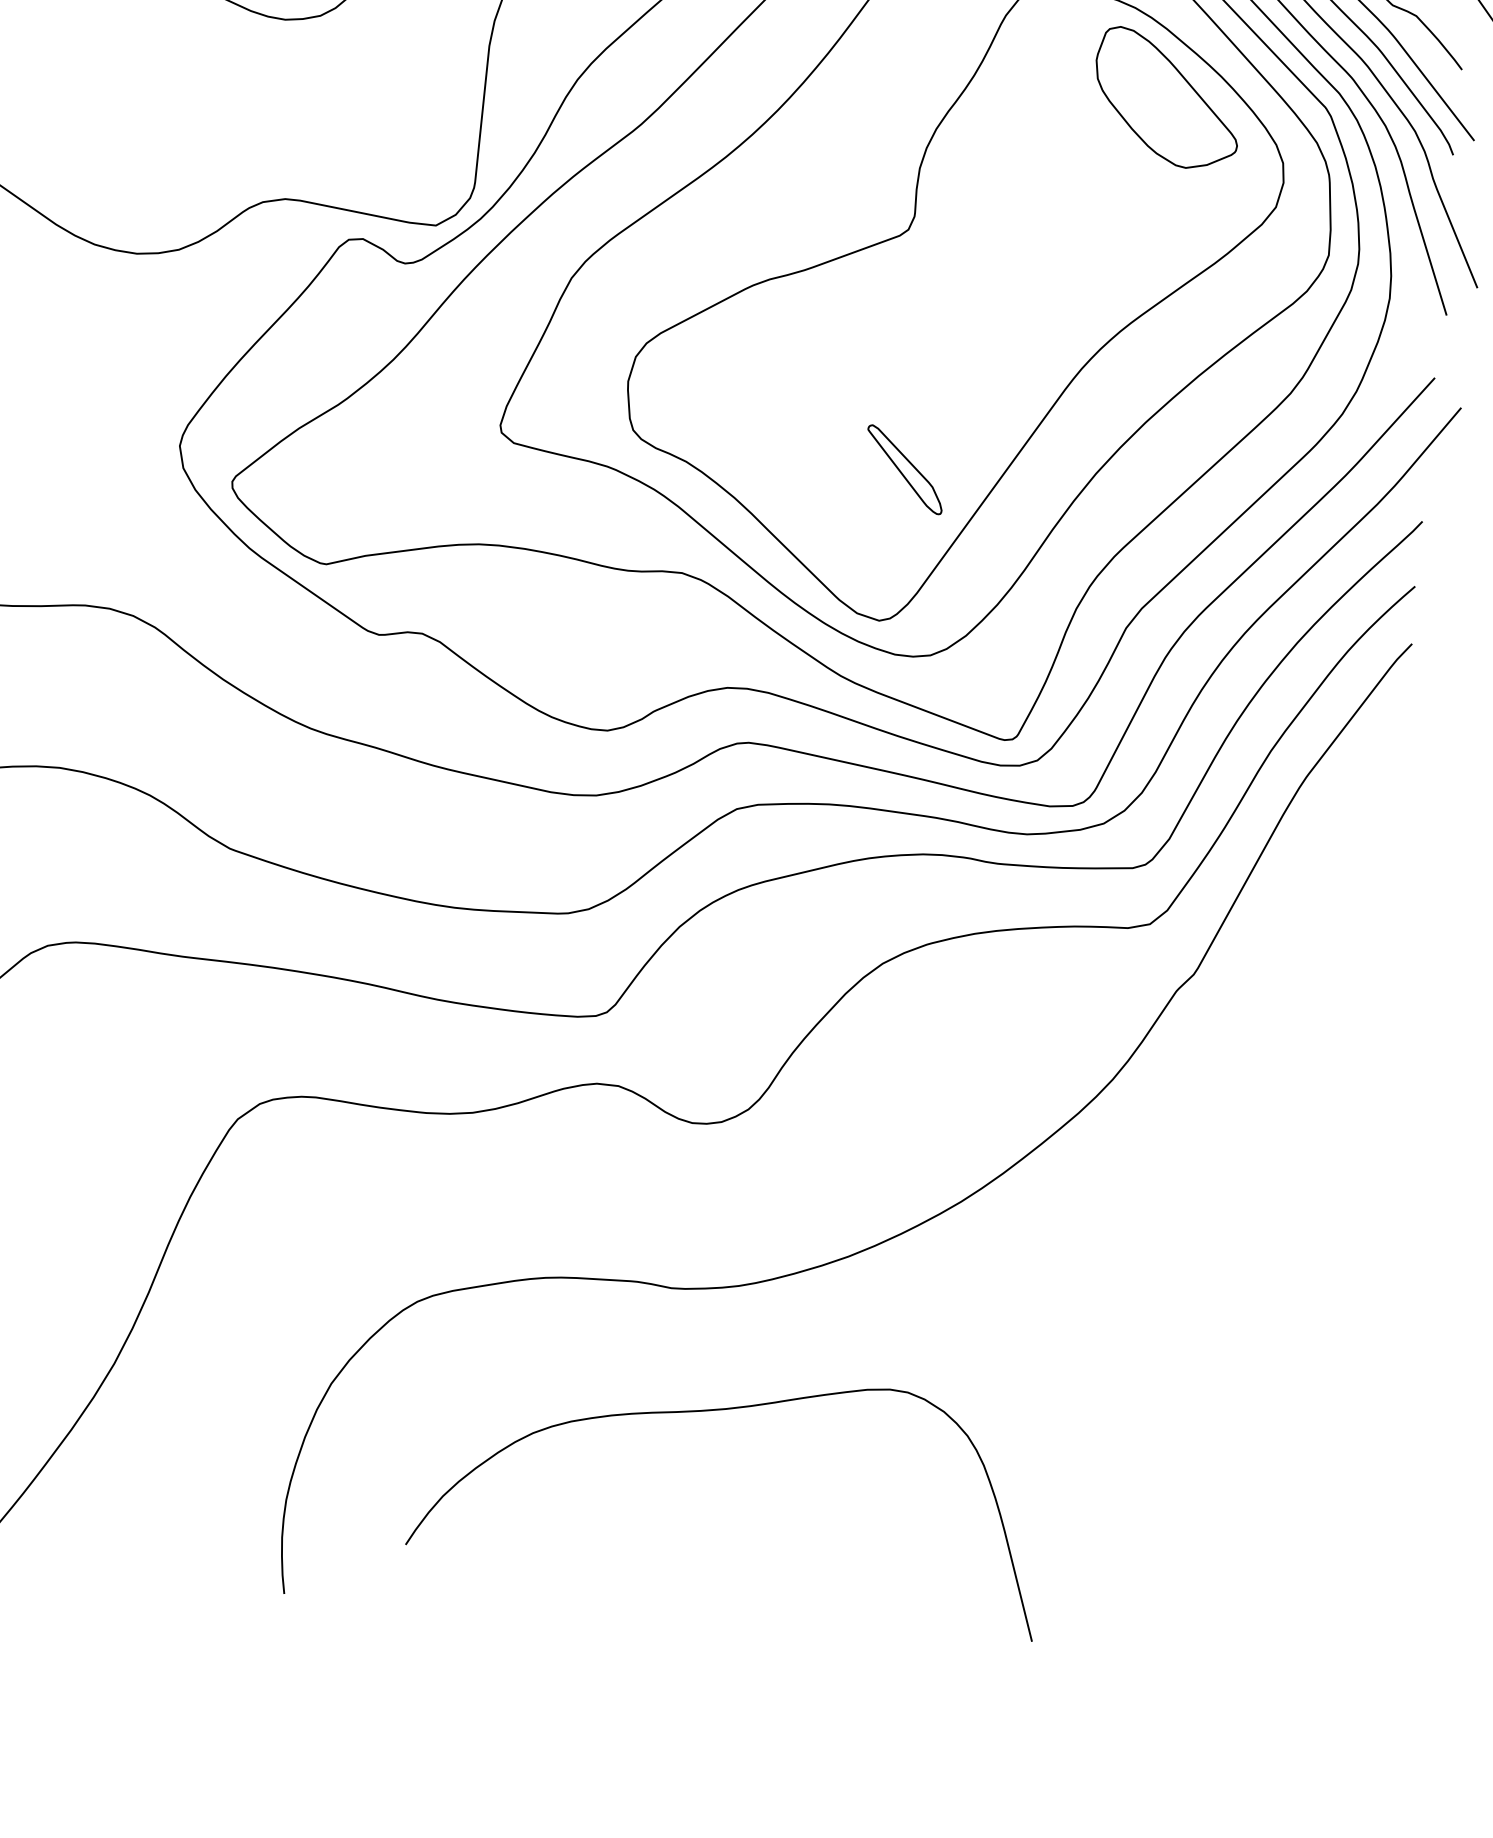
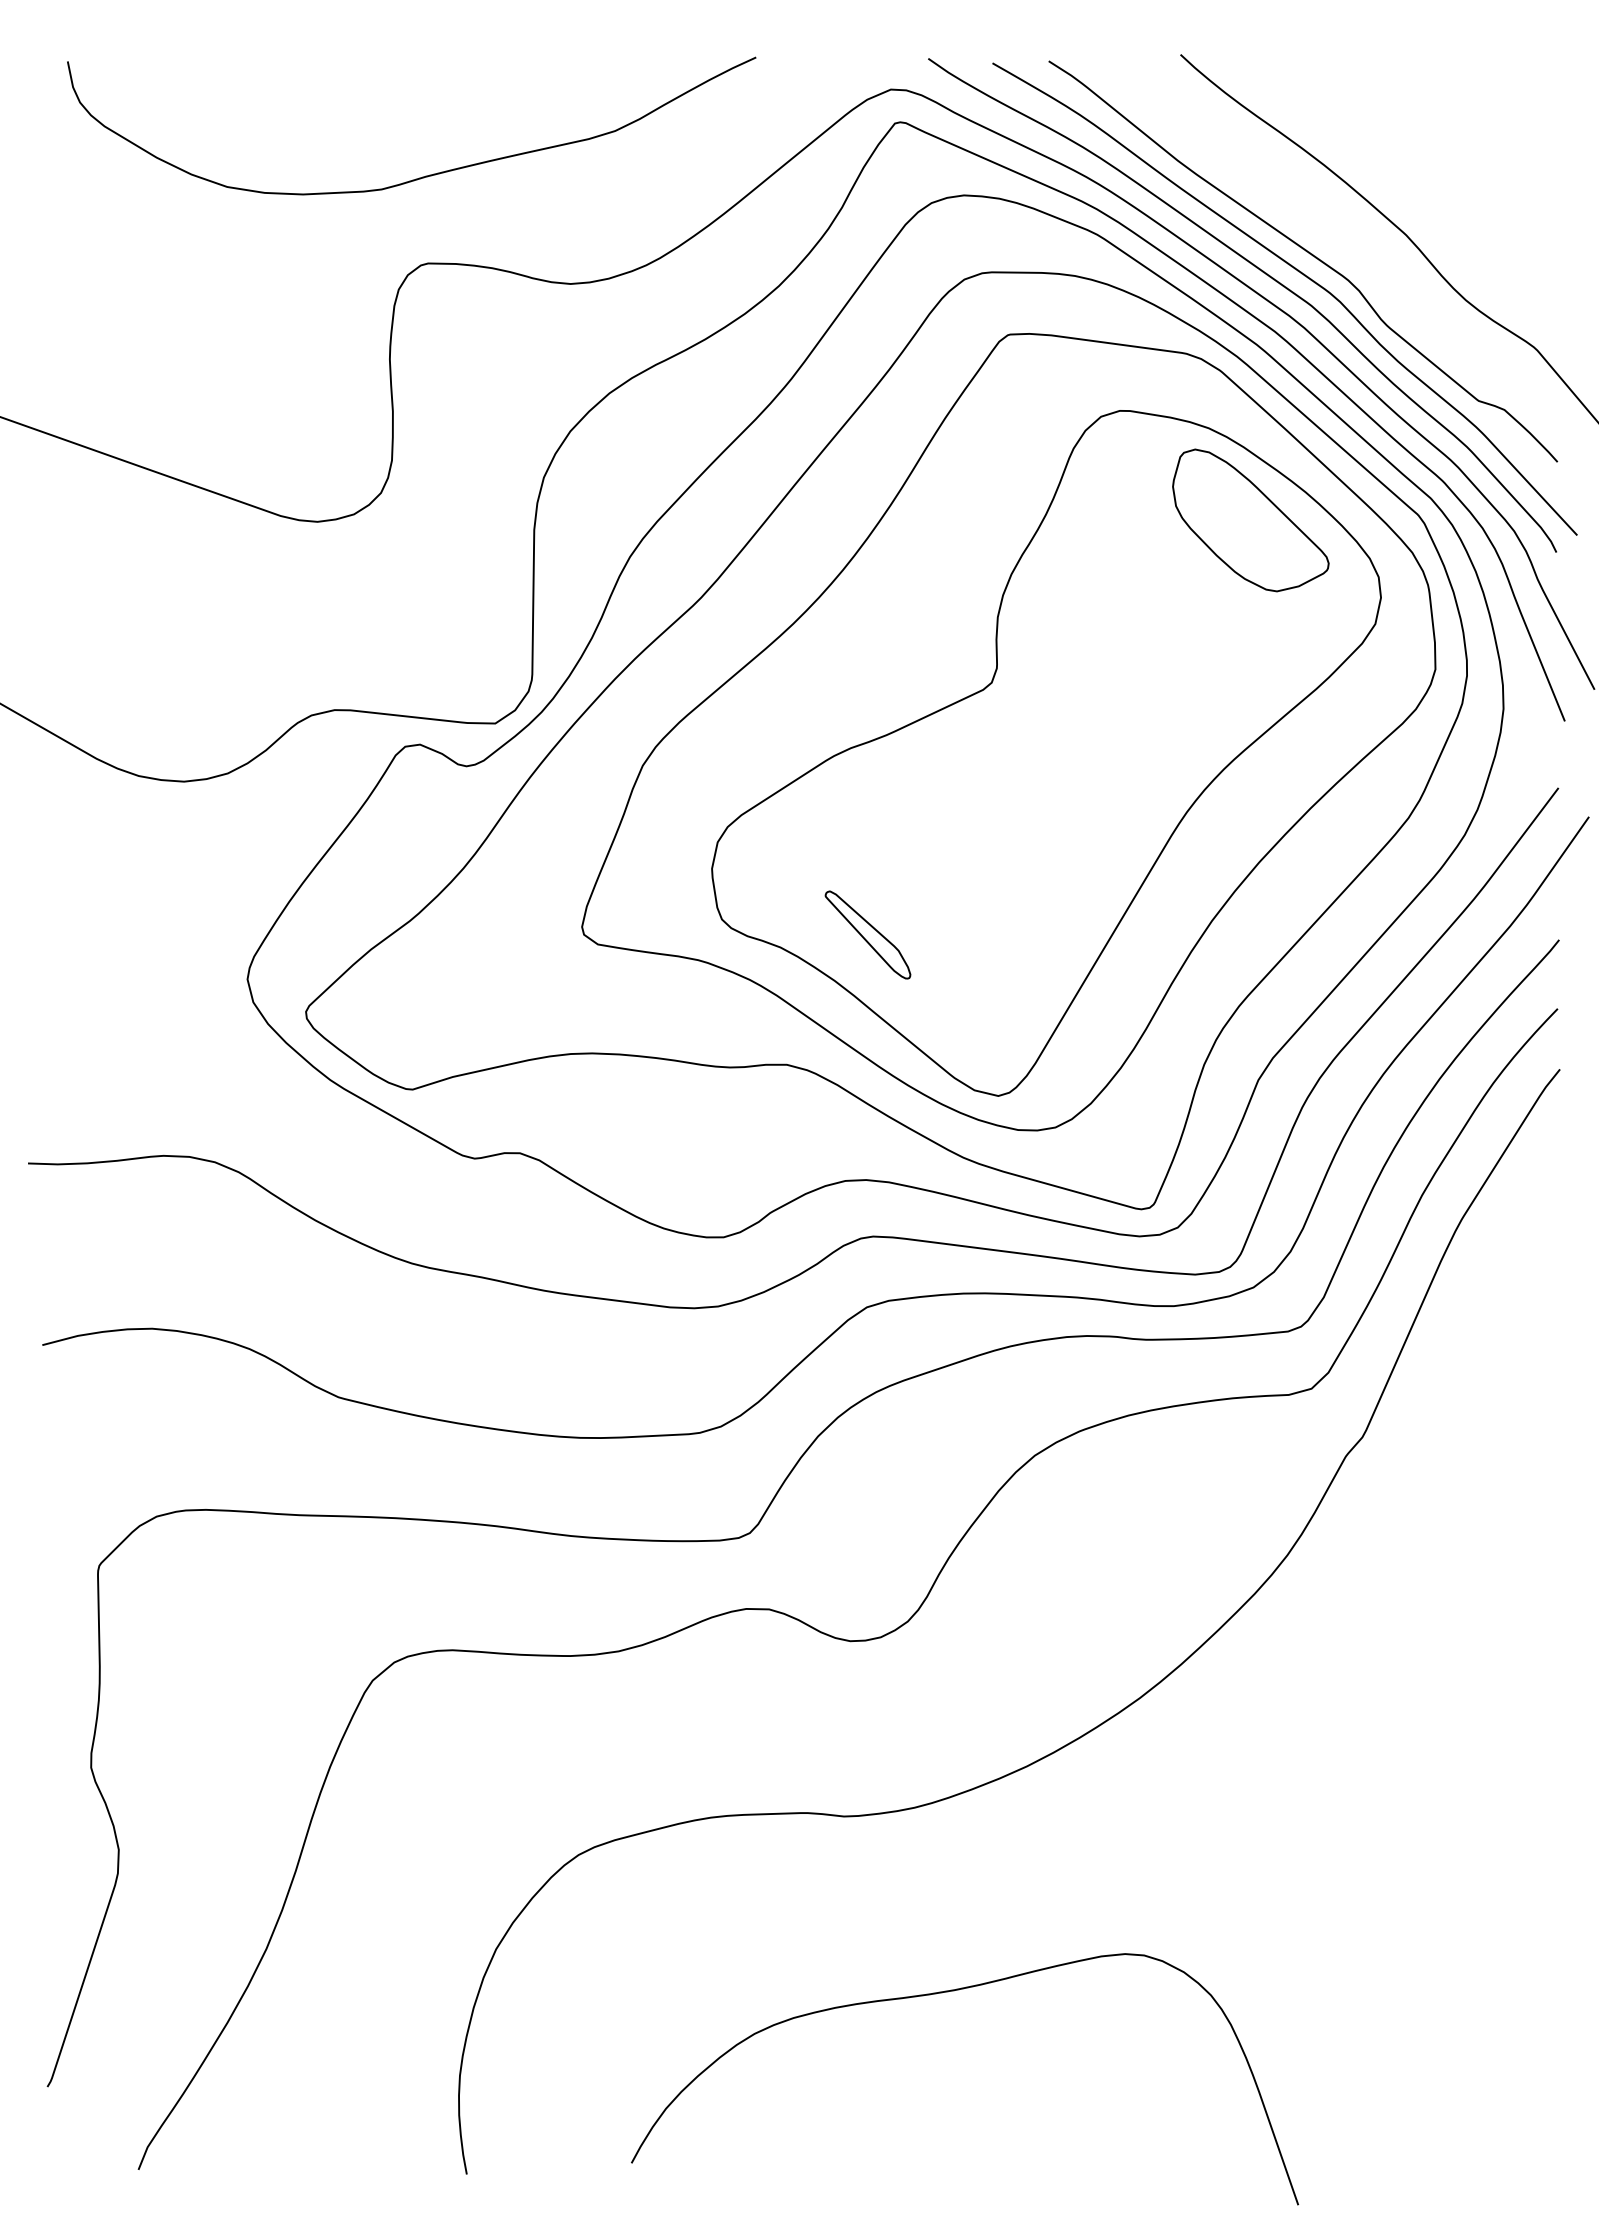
part: (904, 469) -> (867, 934), moved
curve: (719, 1410) -> (948, 1992), moved

